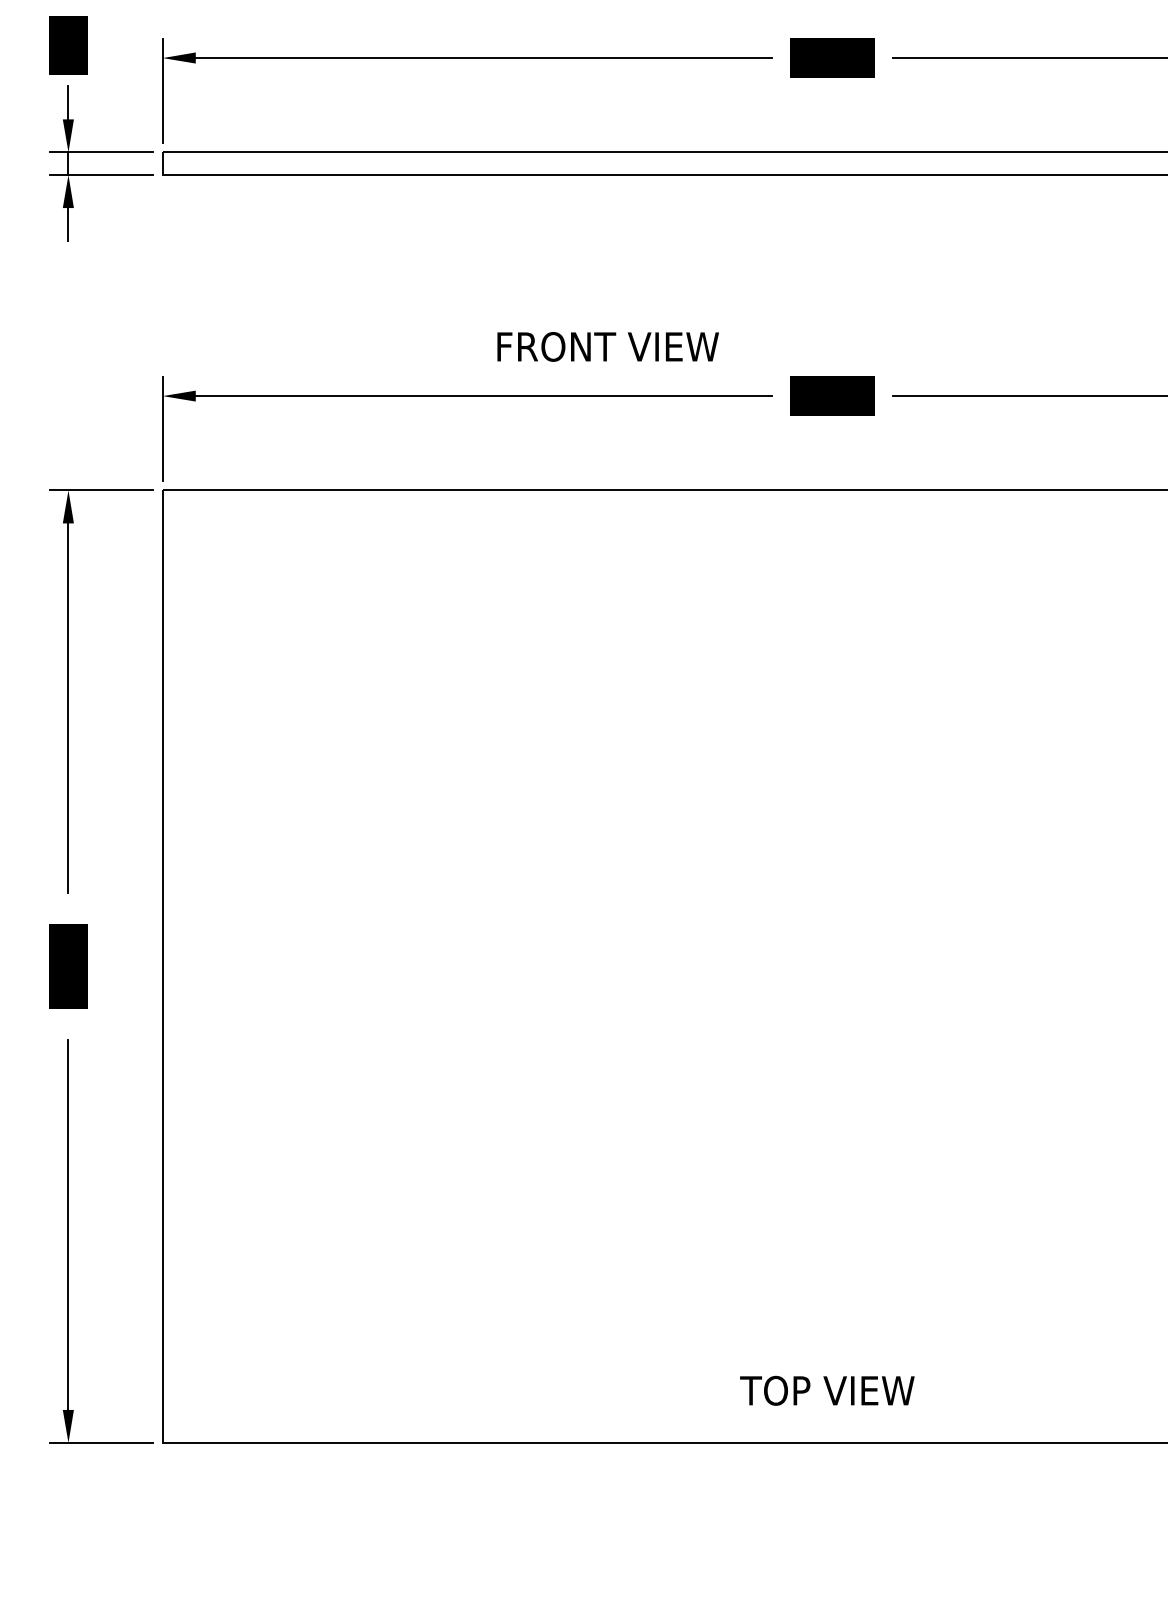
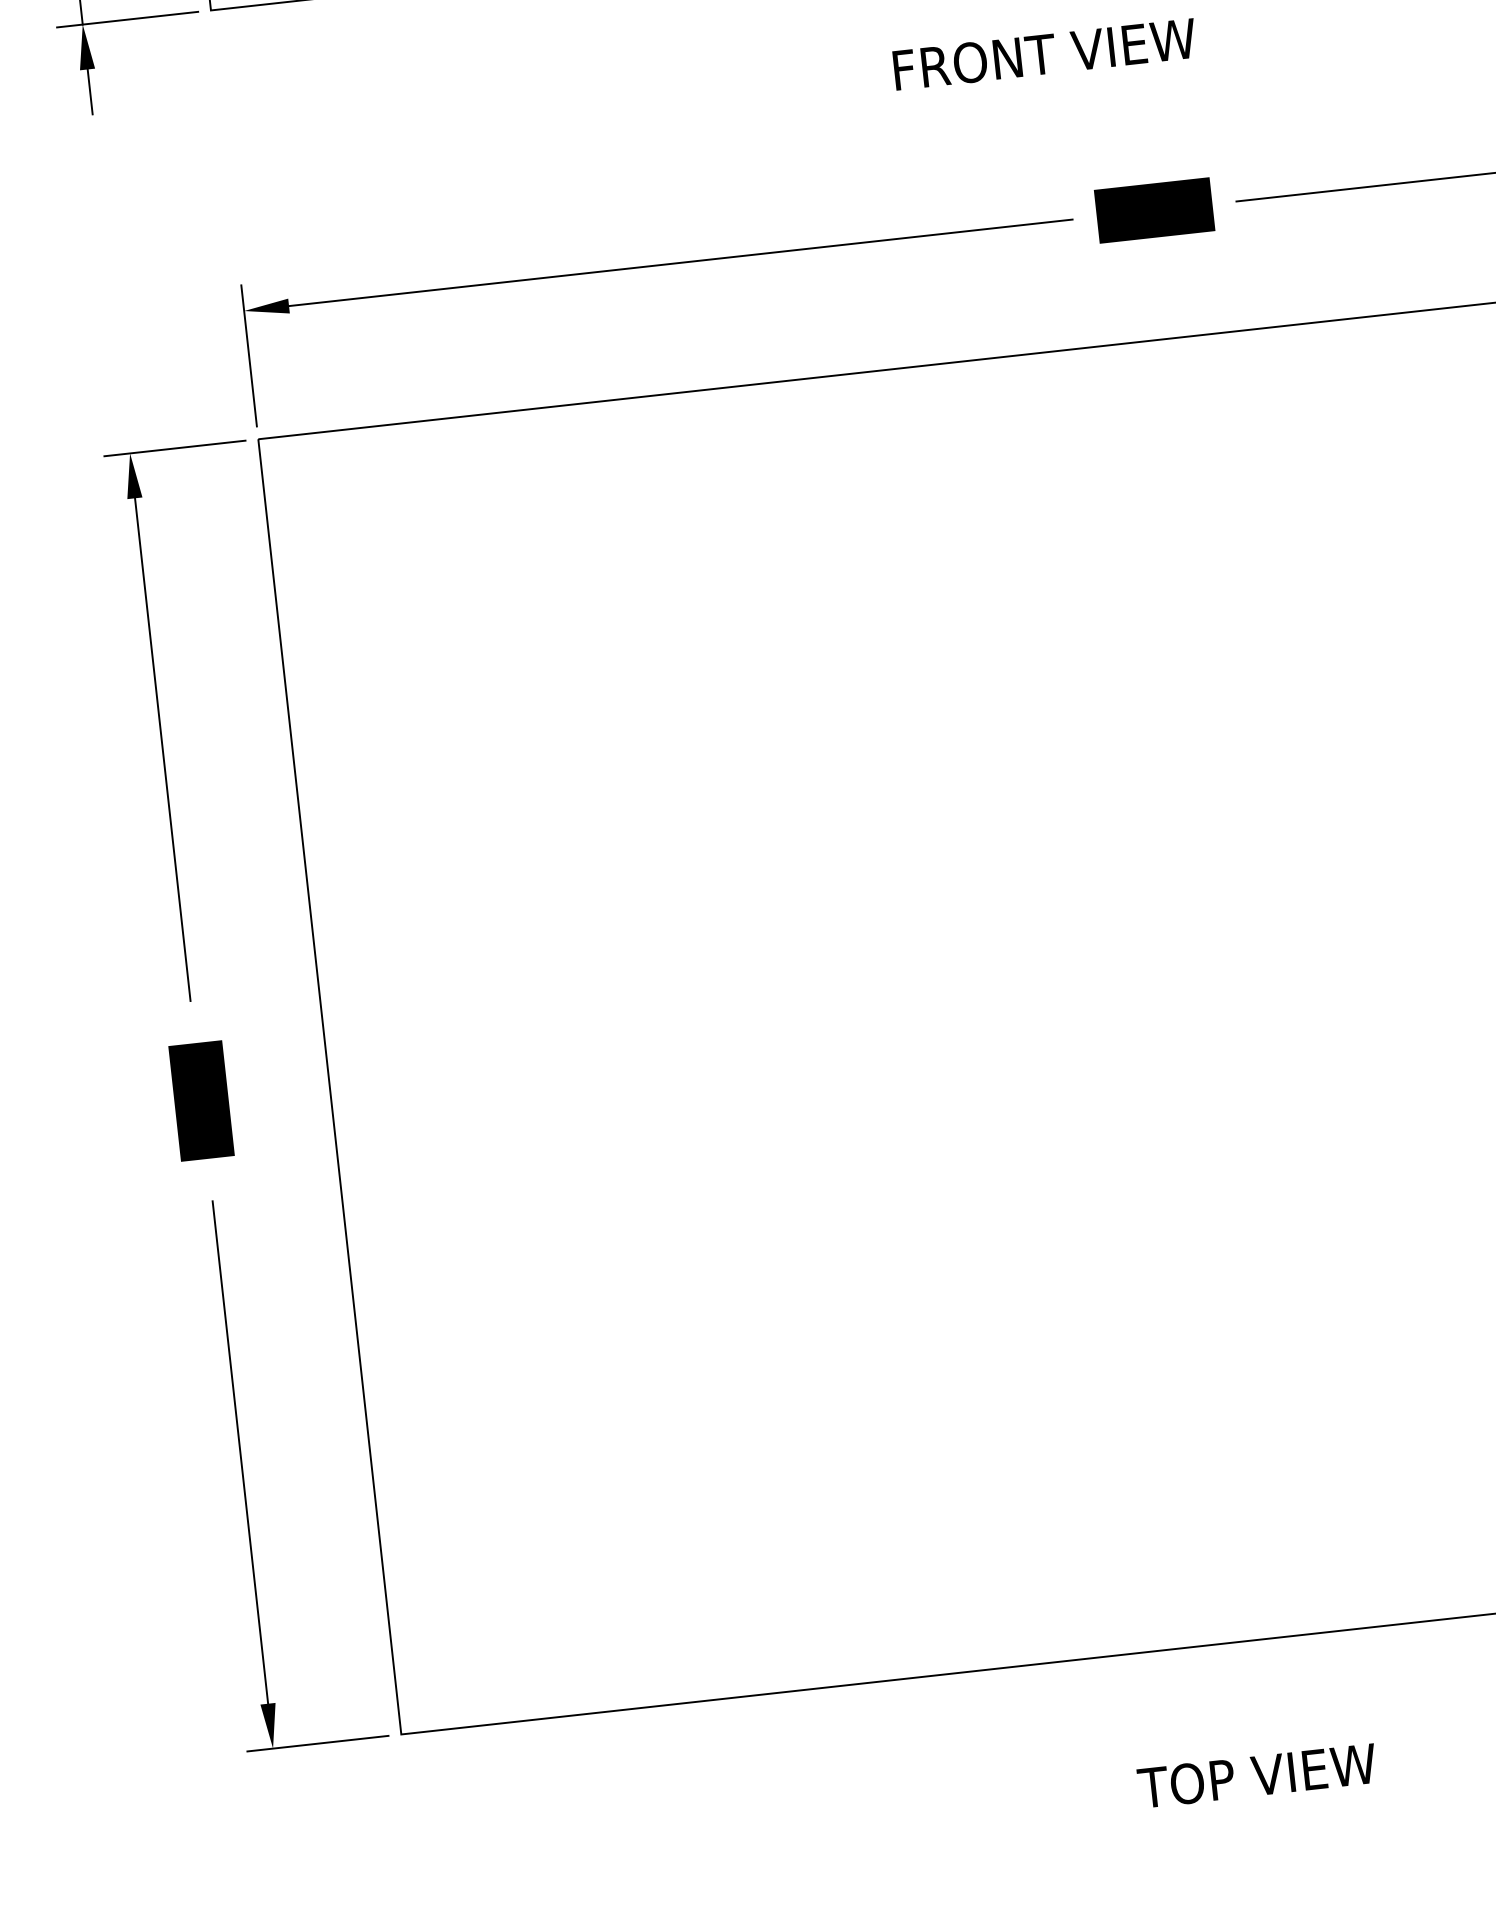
text: (607, 346) -> (1043, 53), moved
text: (827, 1390) -> (1257, 1775), moved

